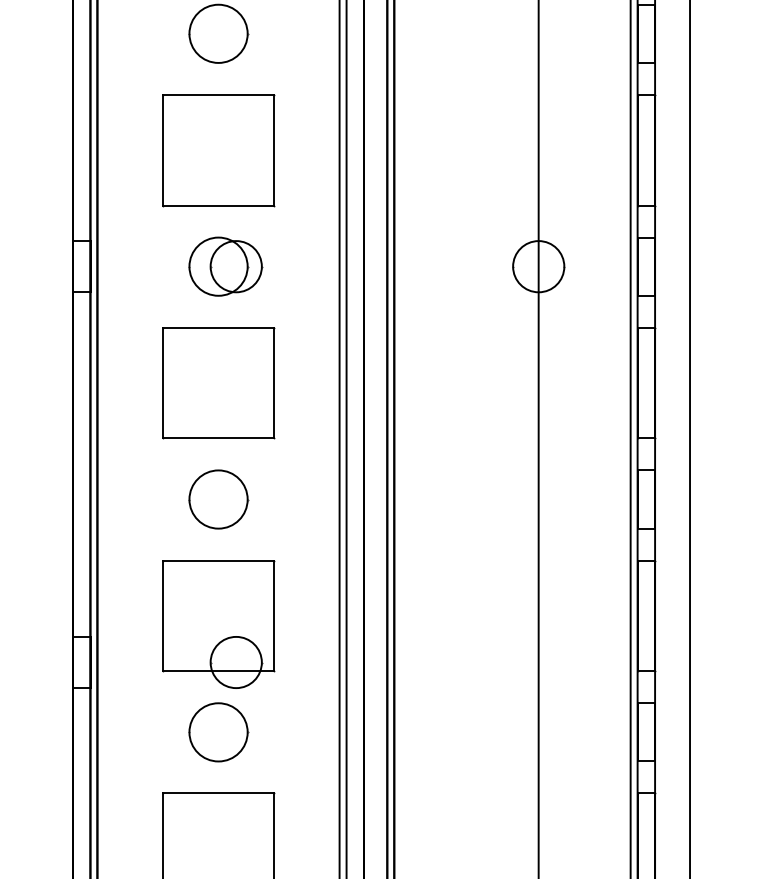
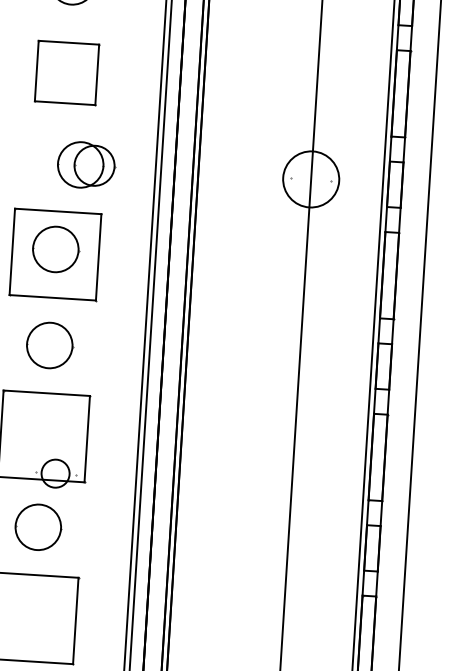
part: (218, 150) -> (66, 72), size x0.7
part: (225, 266) -> (86, 165), moved
circle: (538, 266) -> (311, 179), size x1.4
part: (218, 376) -> (55, 249), added
circle: (235, 662) -> (54, 473), size x0.7

